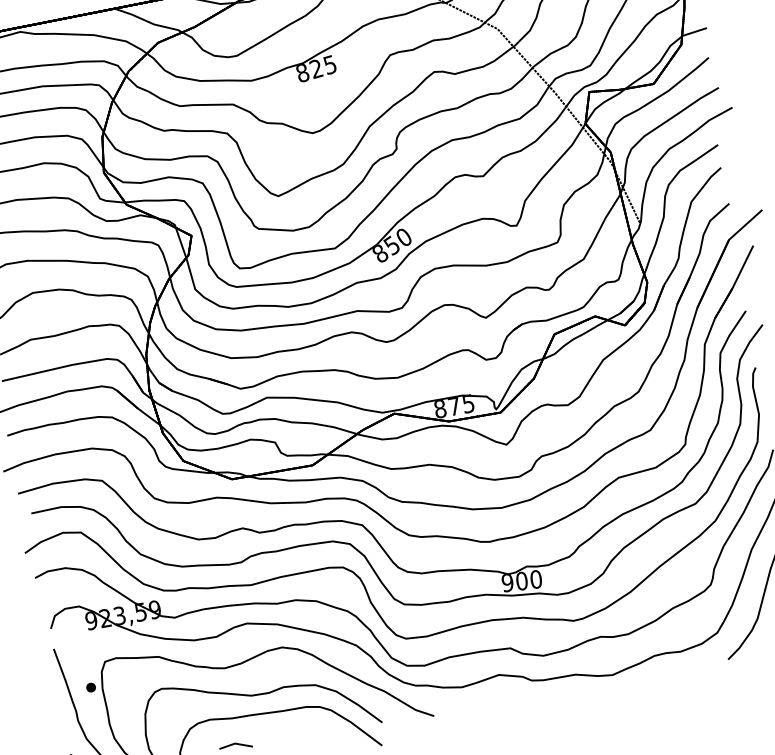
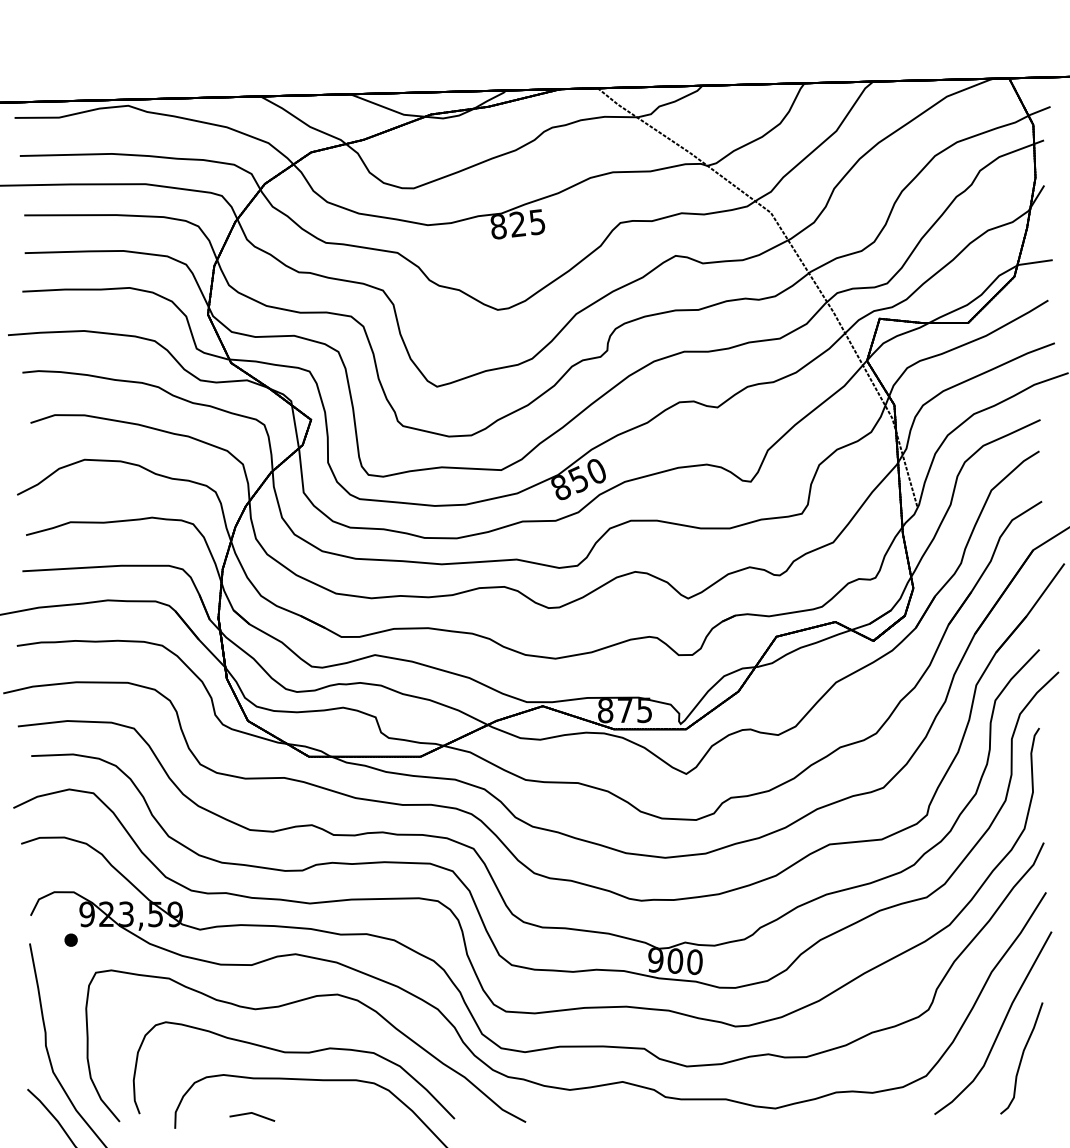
part: (90, 687) -> (70, 939), moved

